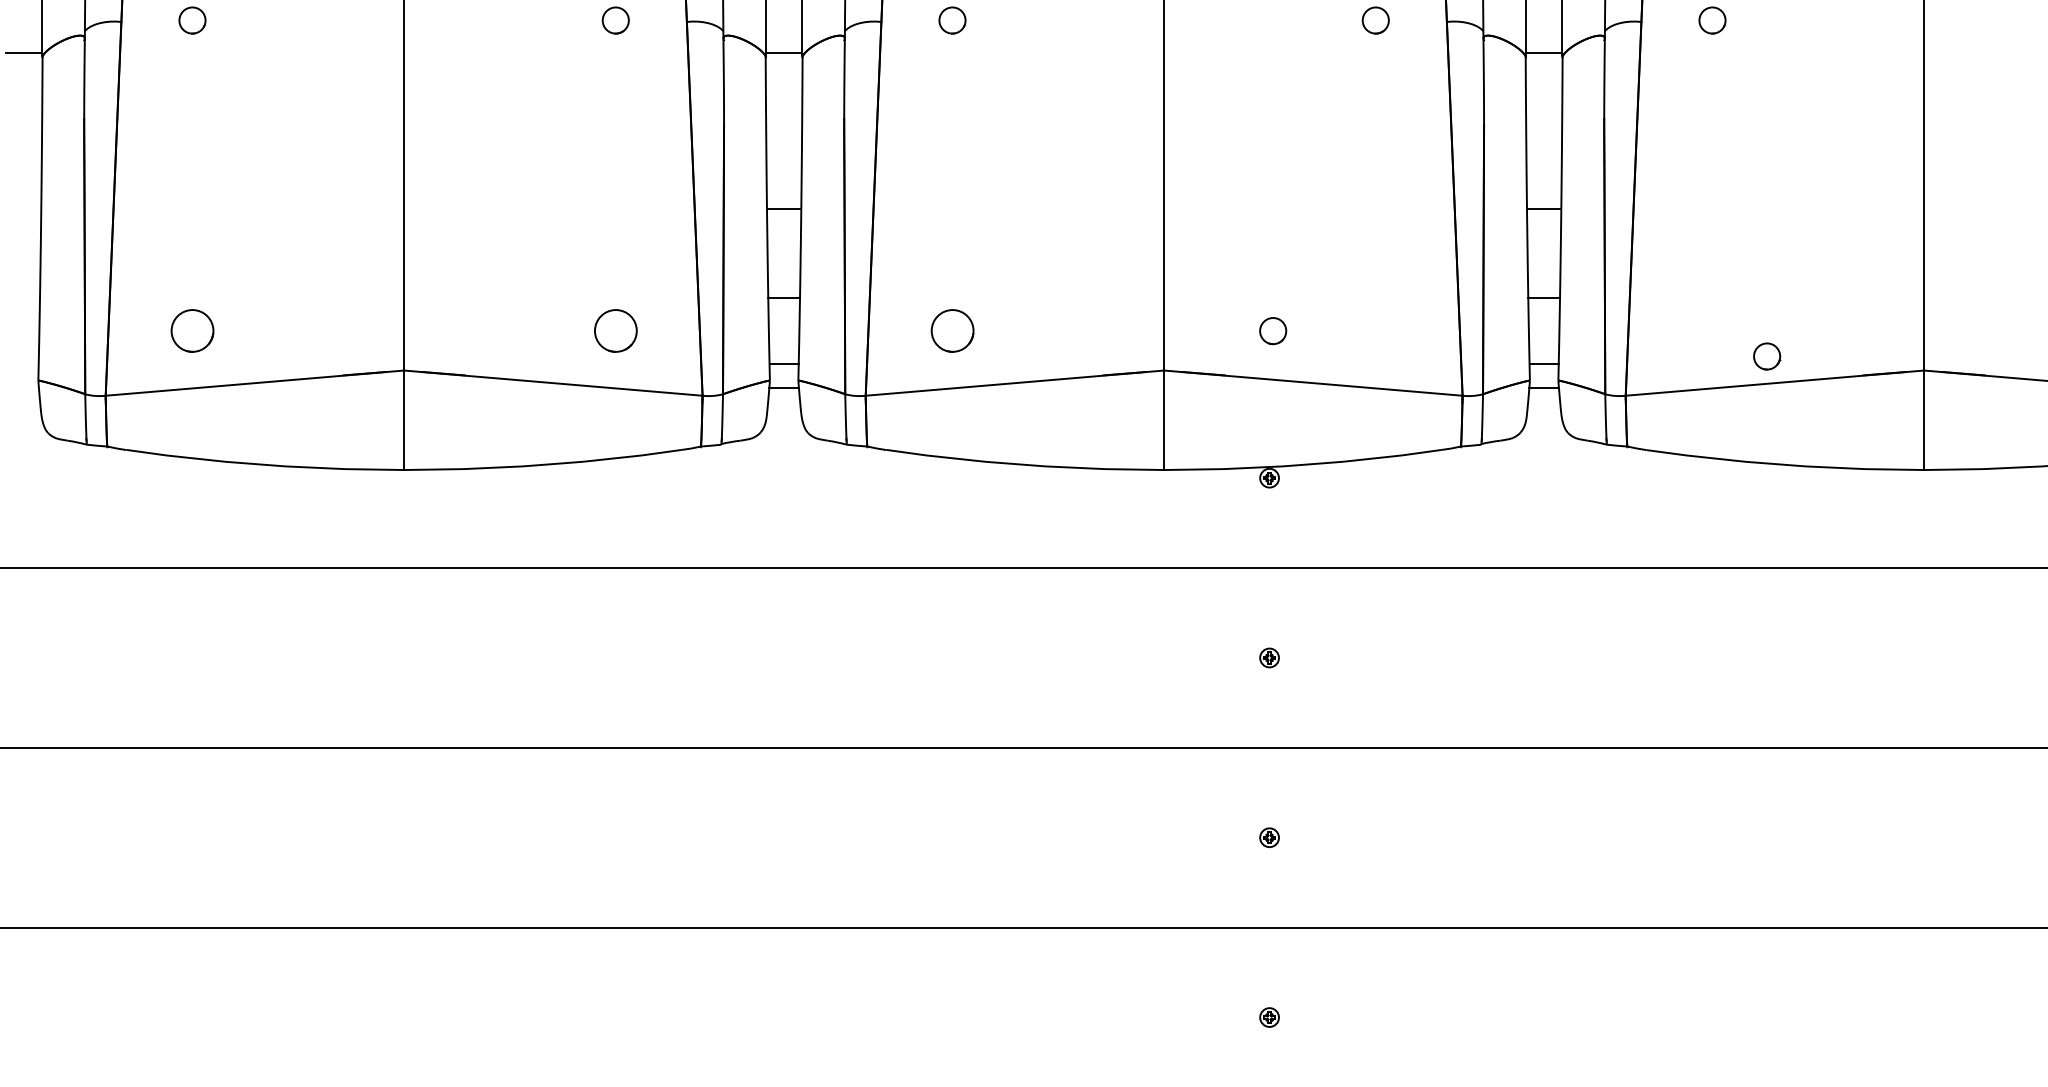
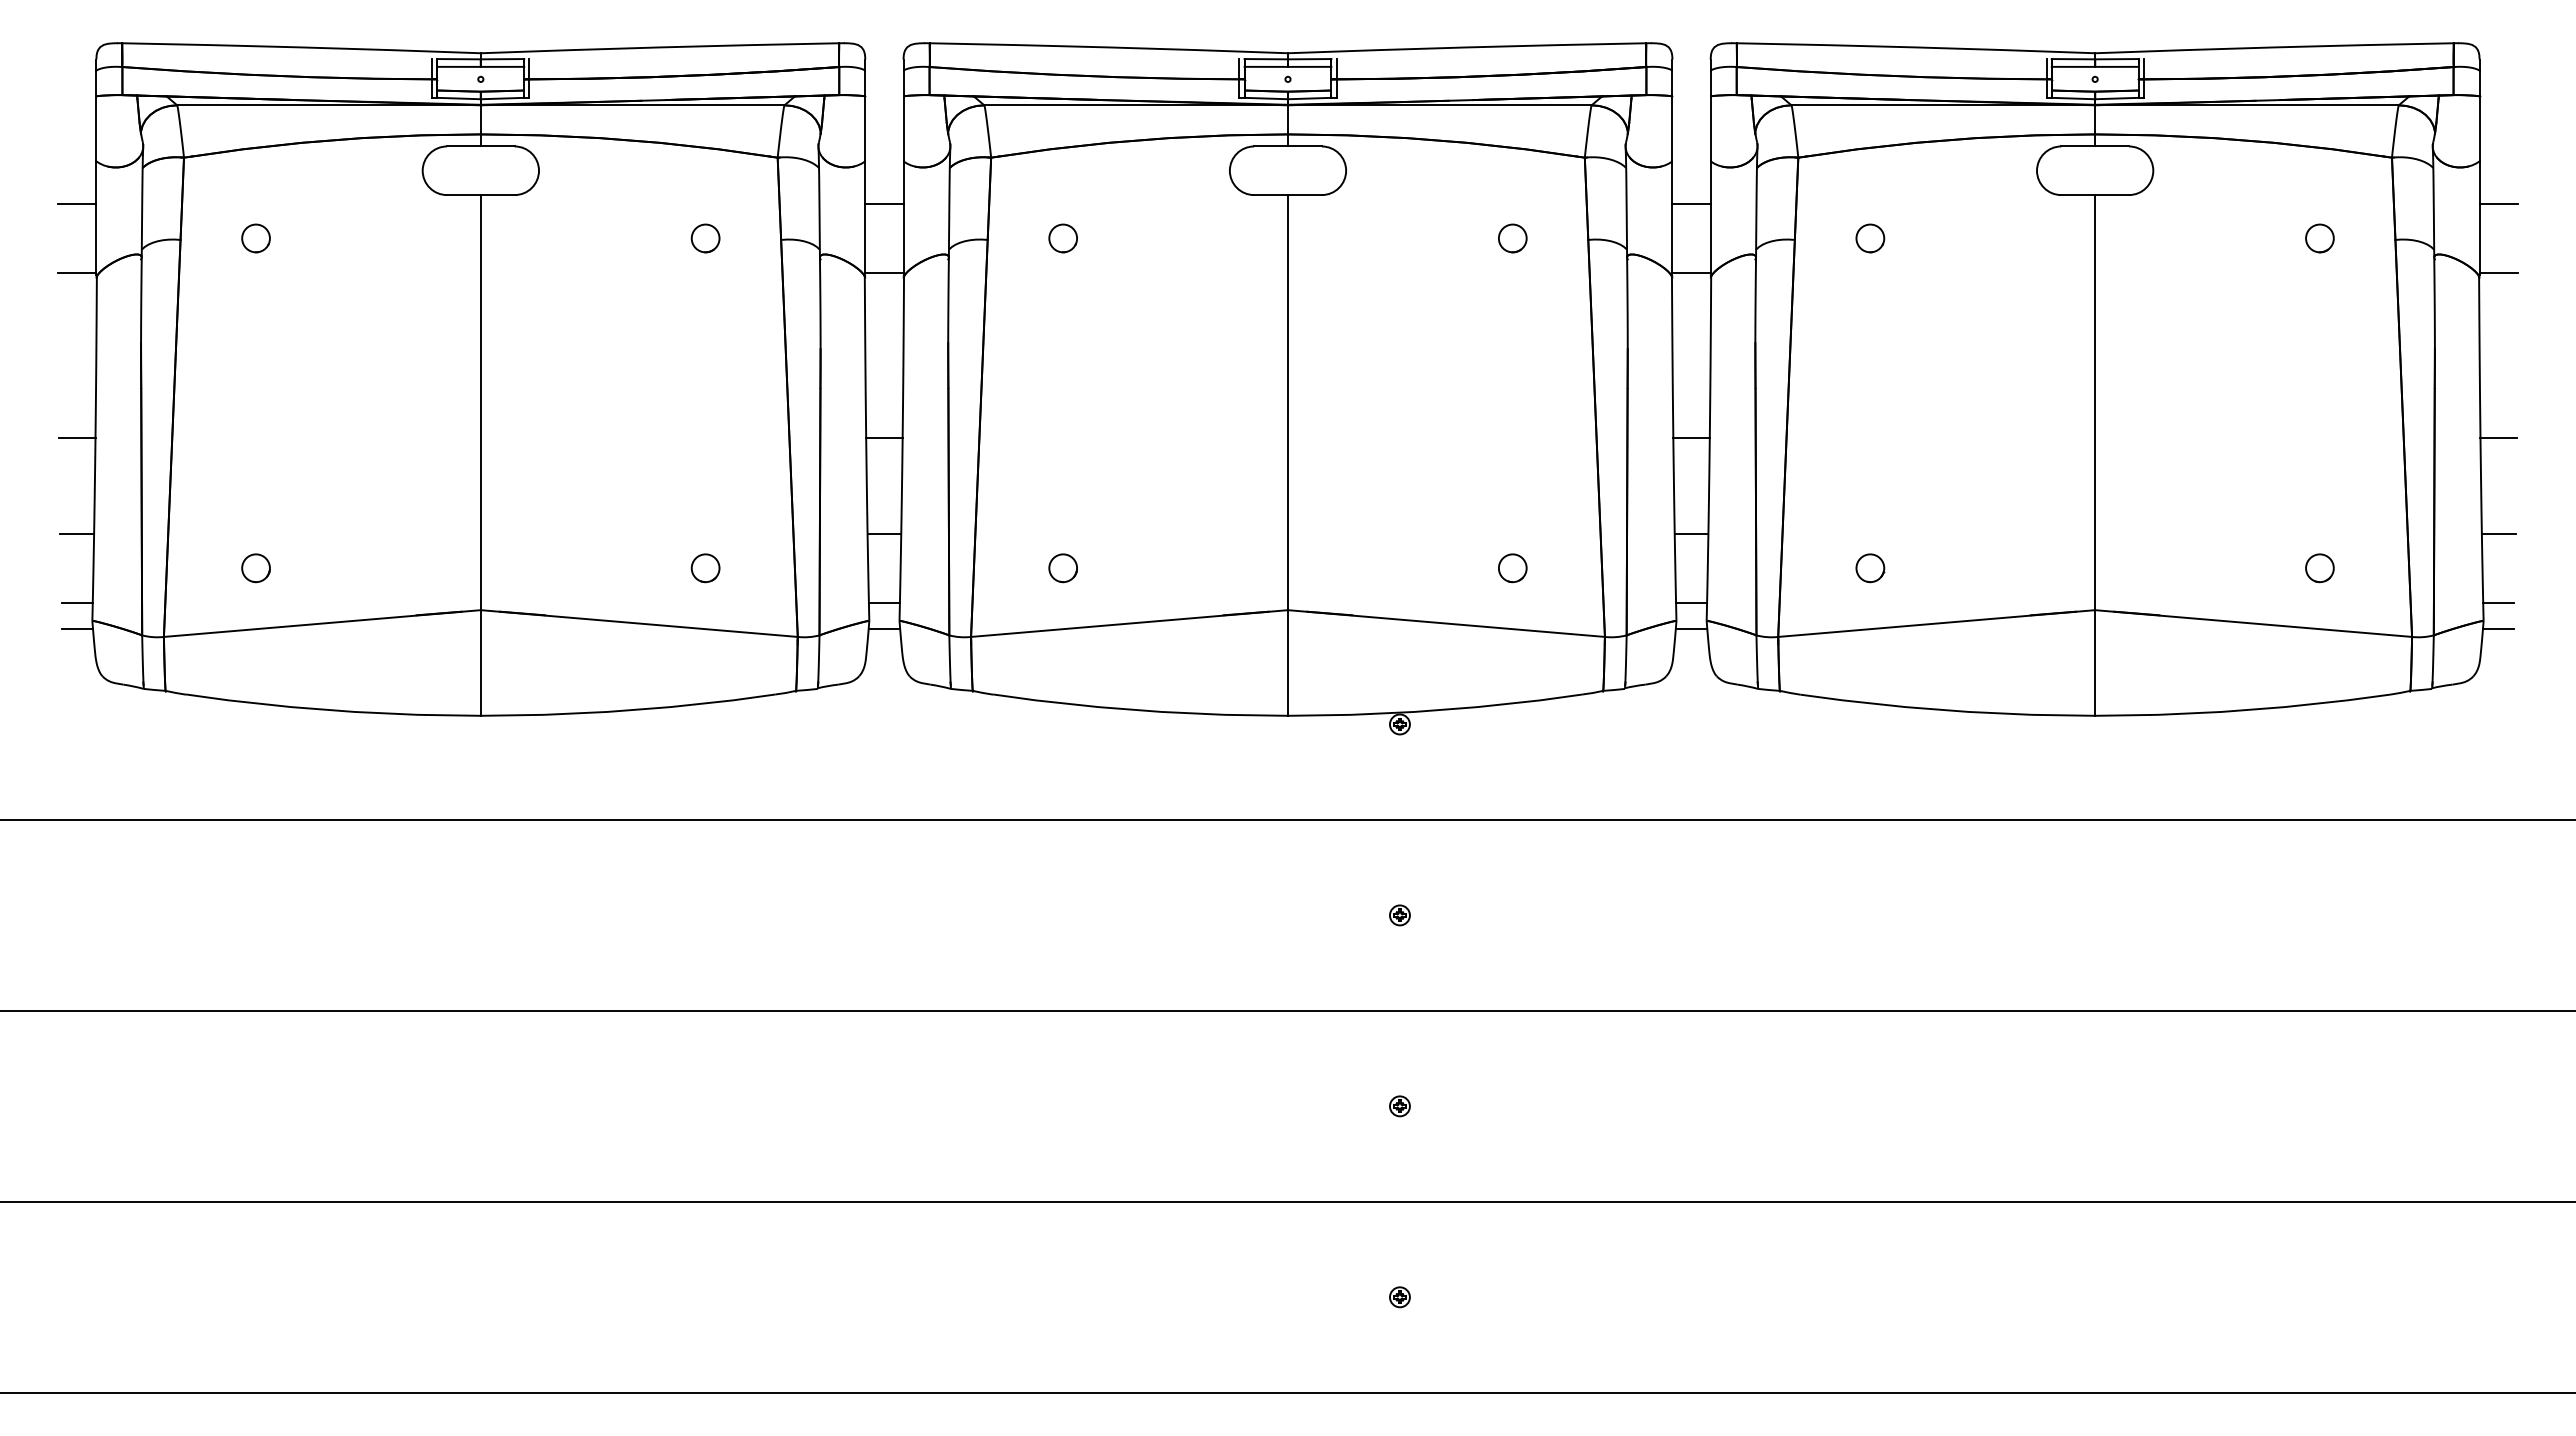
line: (24, 208) -> (77, 438), added
line: (24, 298) -> (77, 533), added
part: (191, 331) -> (255, 568), size x0.62
part: (615, 331) -> (705, 568), size x0.62
part: (951, 331) -> (1062, 568), size x0.62
part: (1272, 331) -> (1512, 568), moved
part: (1767, 356) -> (1870, 568), moved
line: (23, 363) -> (76, 602), added
line: (24, 388) -> (77, 629), added

